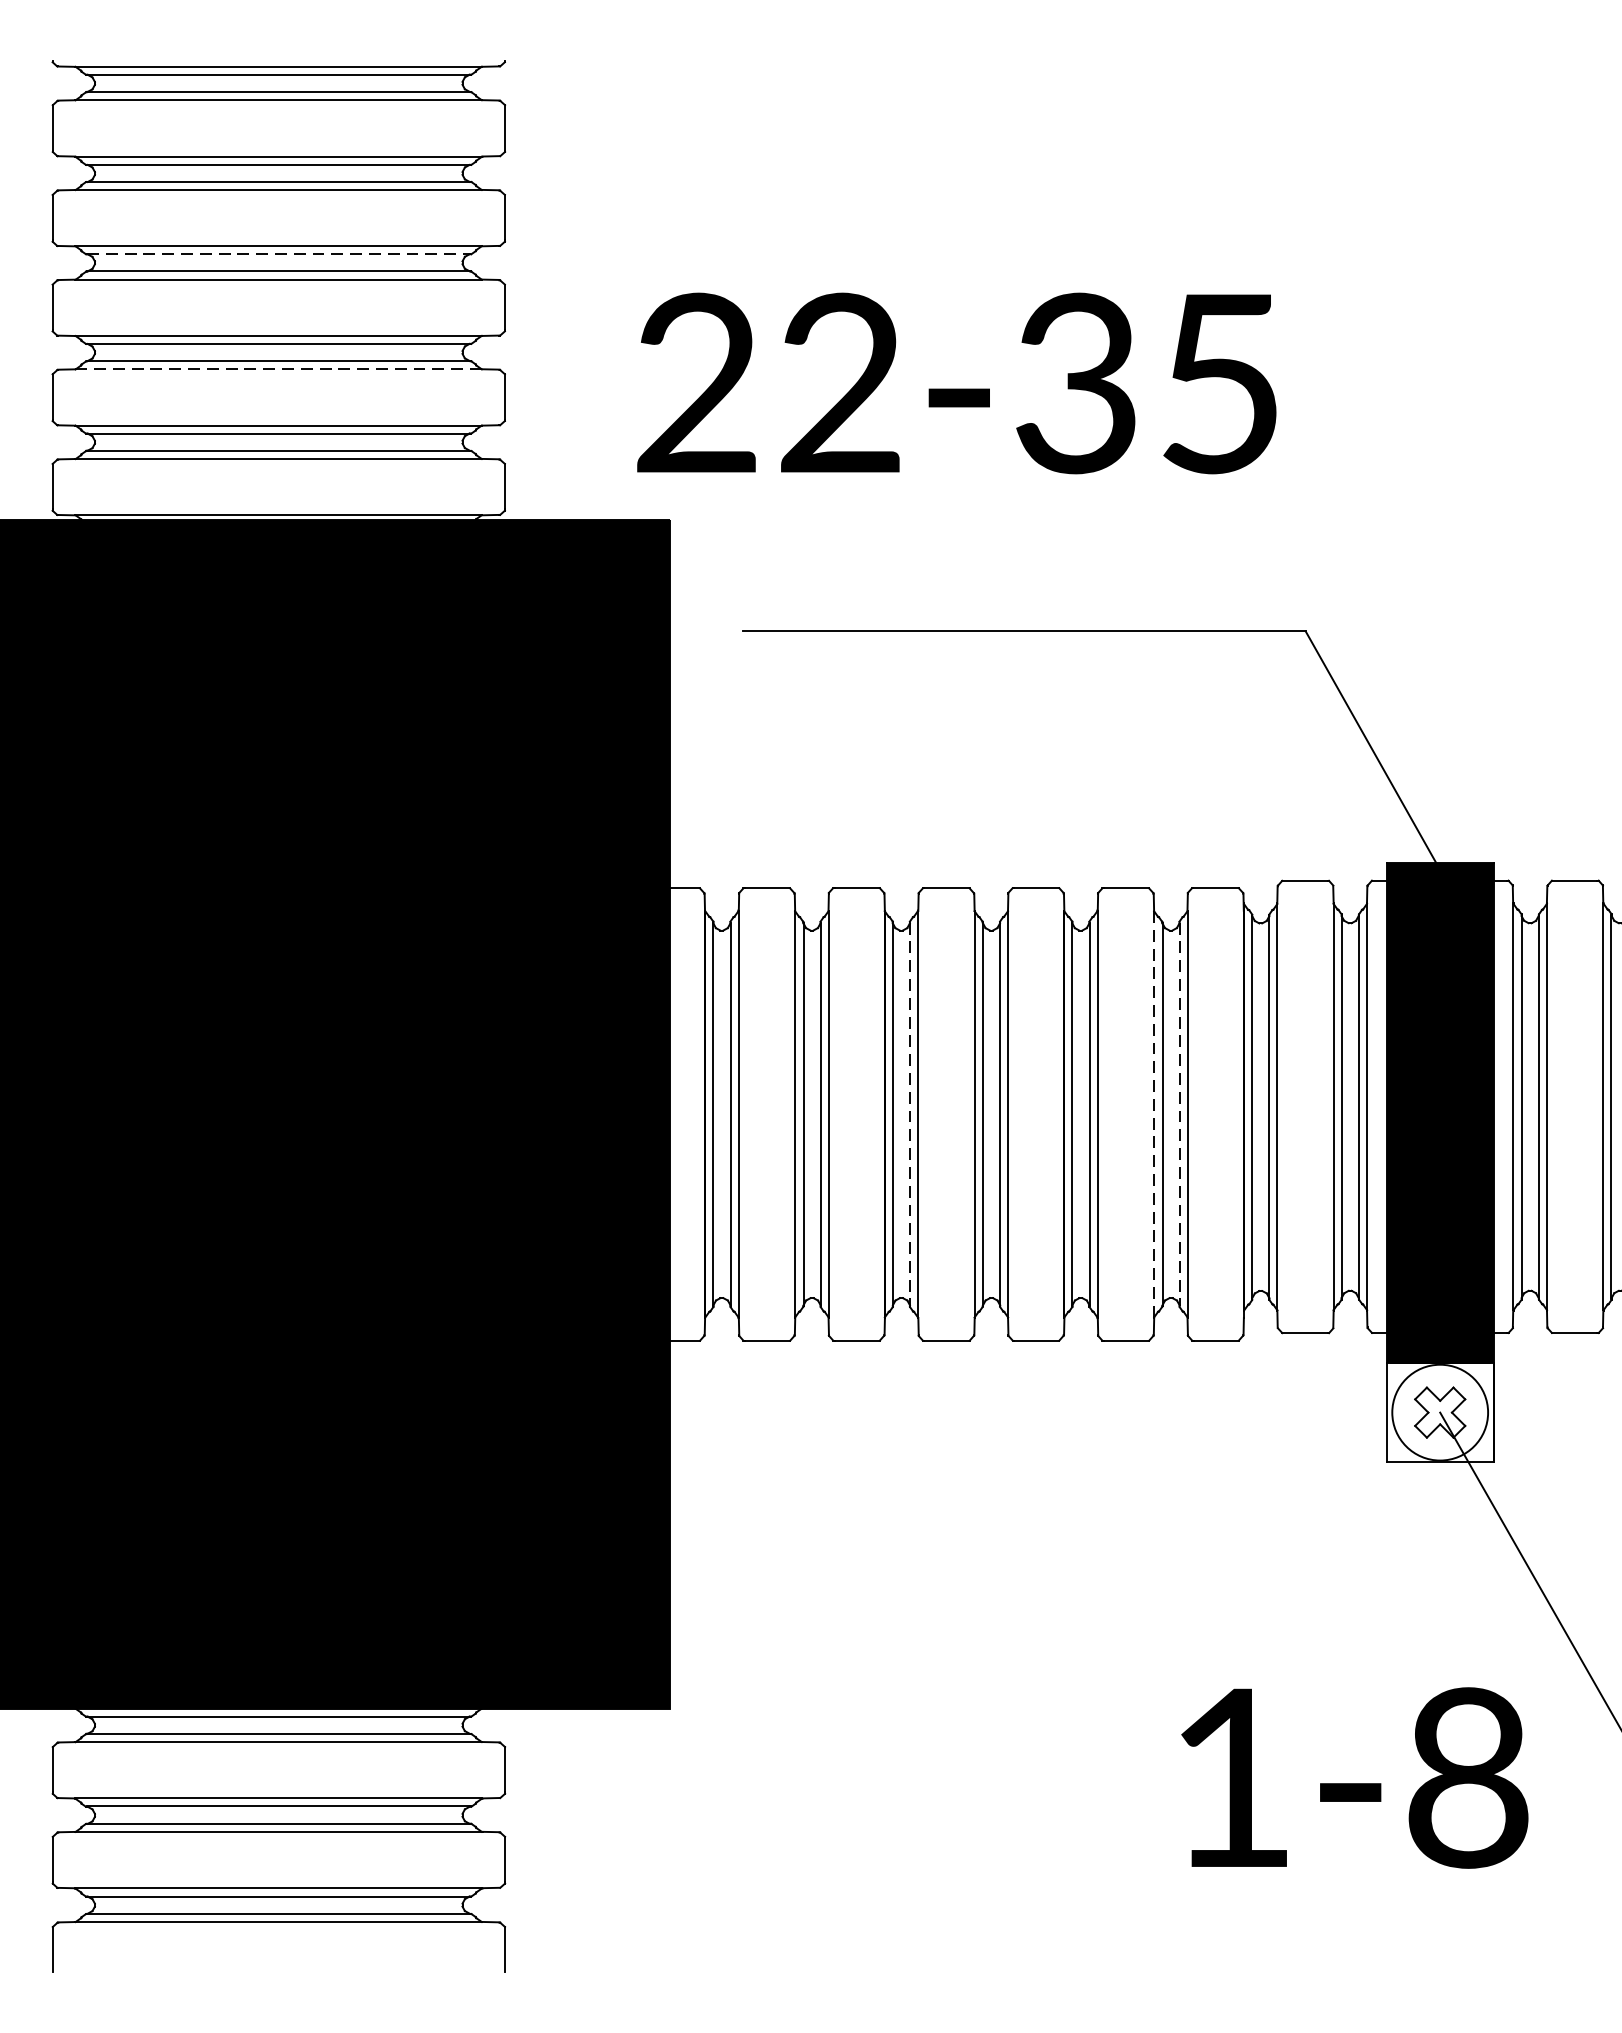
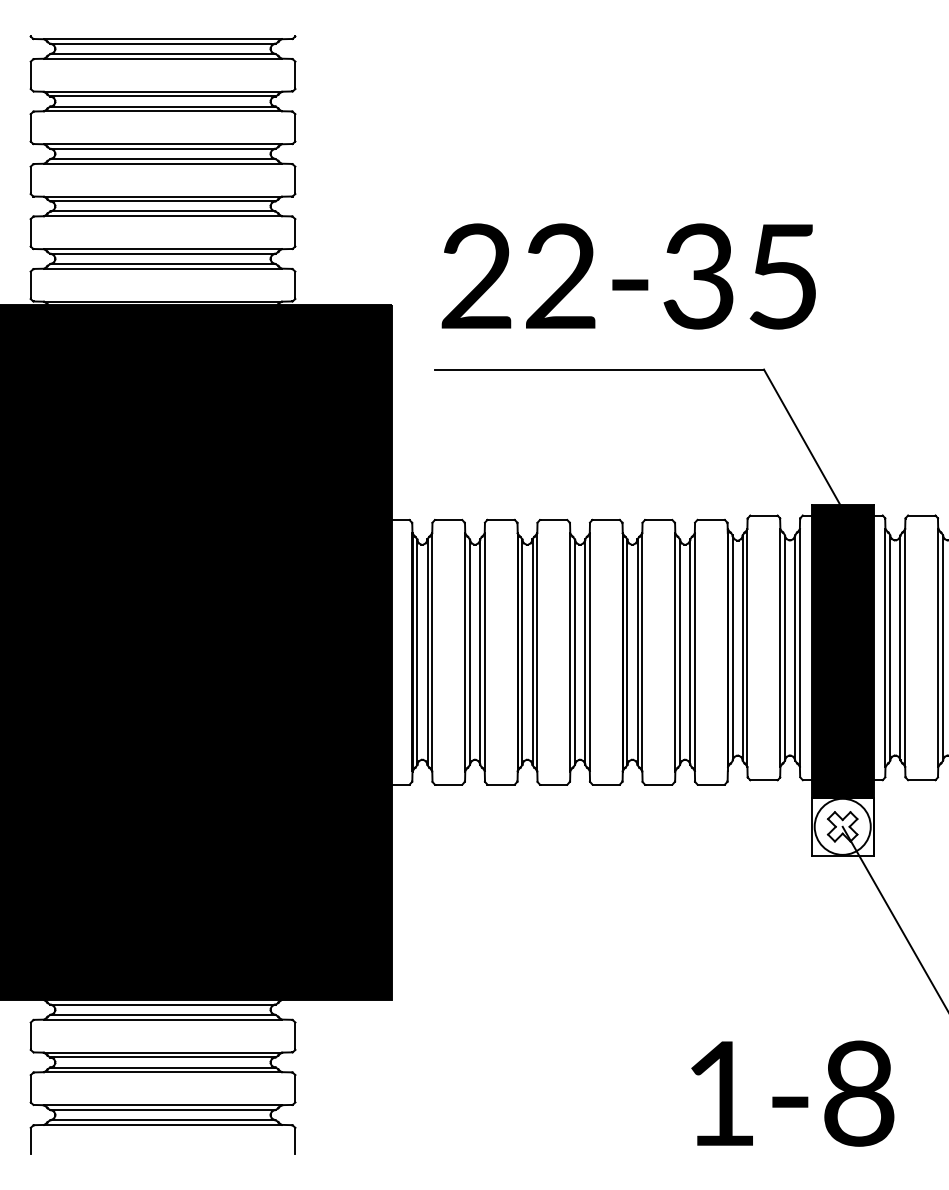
line: (279, 253) -> (163, 148), dashed -> solid
line: (279, 369) -> (163, 216), dashed -> solid
text: (956, 383) -> (628, 276), moved
line: (910, 1114) -> (532, 652), dashed -> solid
line: (1154, 1114) -> (675, 652), dashed -> solid
line: (1180, 1114) -> (690, 652), dashed -> solid
text: (1354, 1777) -> (792, 1093), moved

